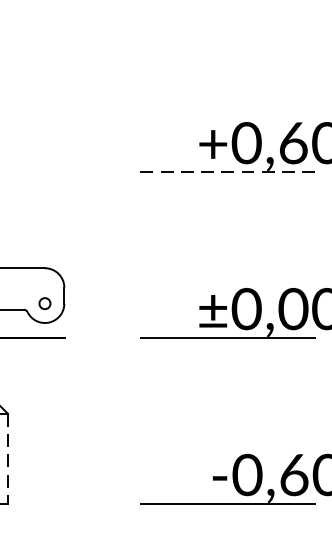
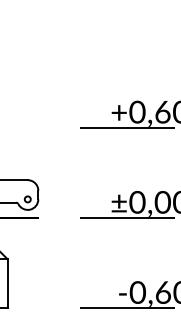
line: (228, 171) -> (127, 127), dashed -> solid
line: (7, 460) -> (7, 284), dashed -> solid

